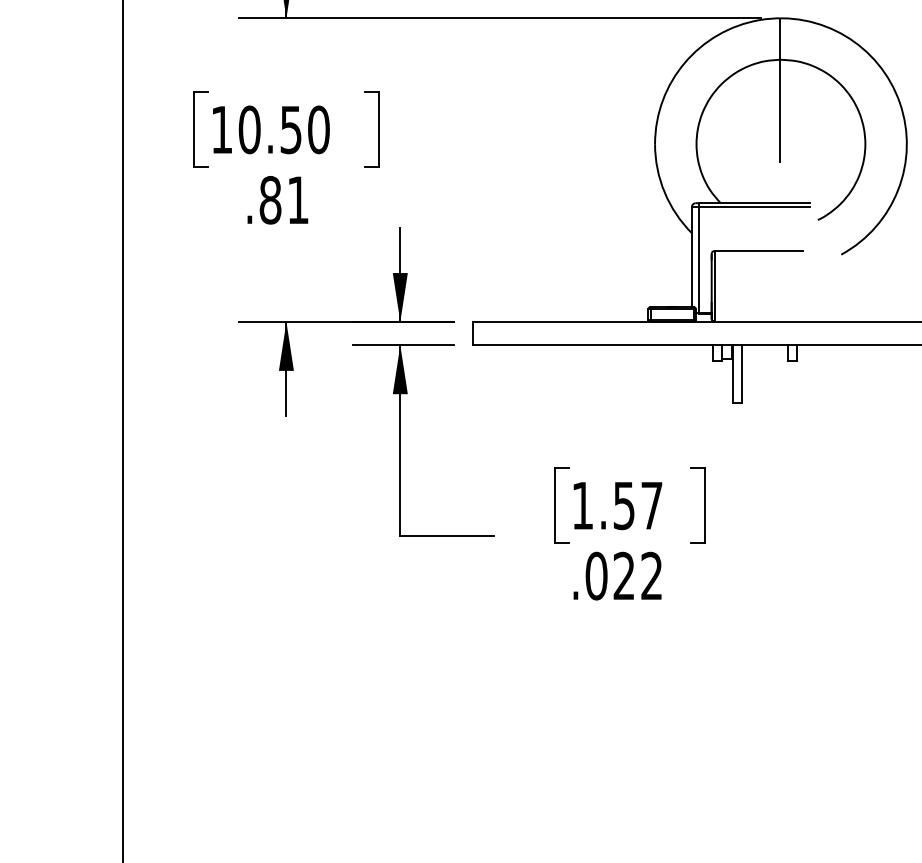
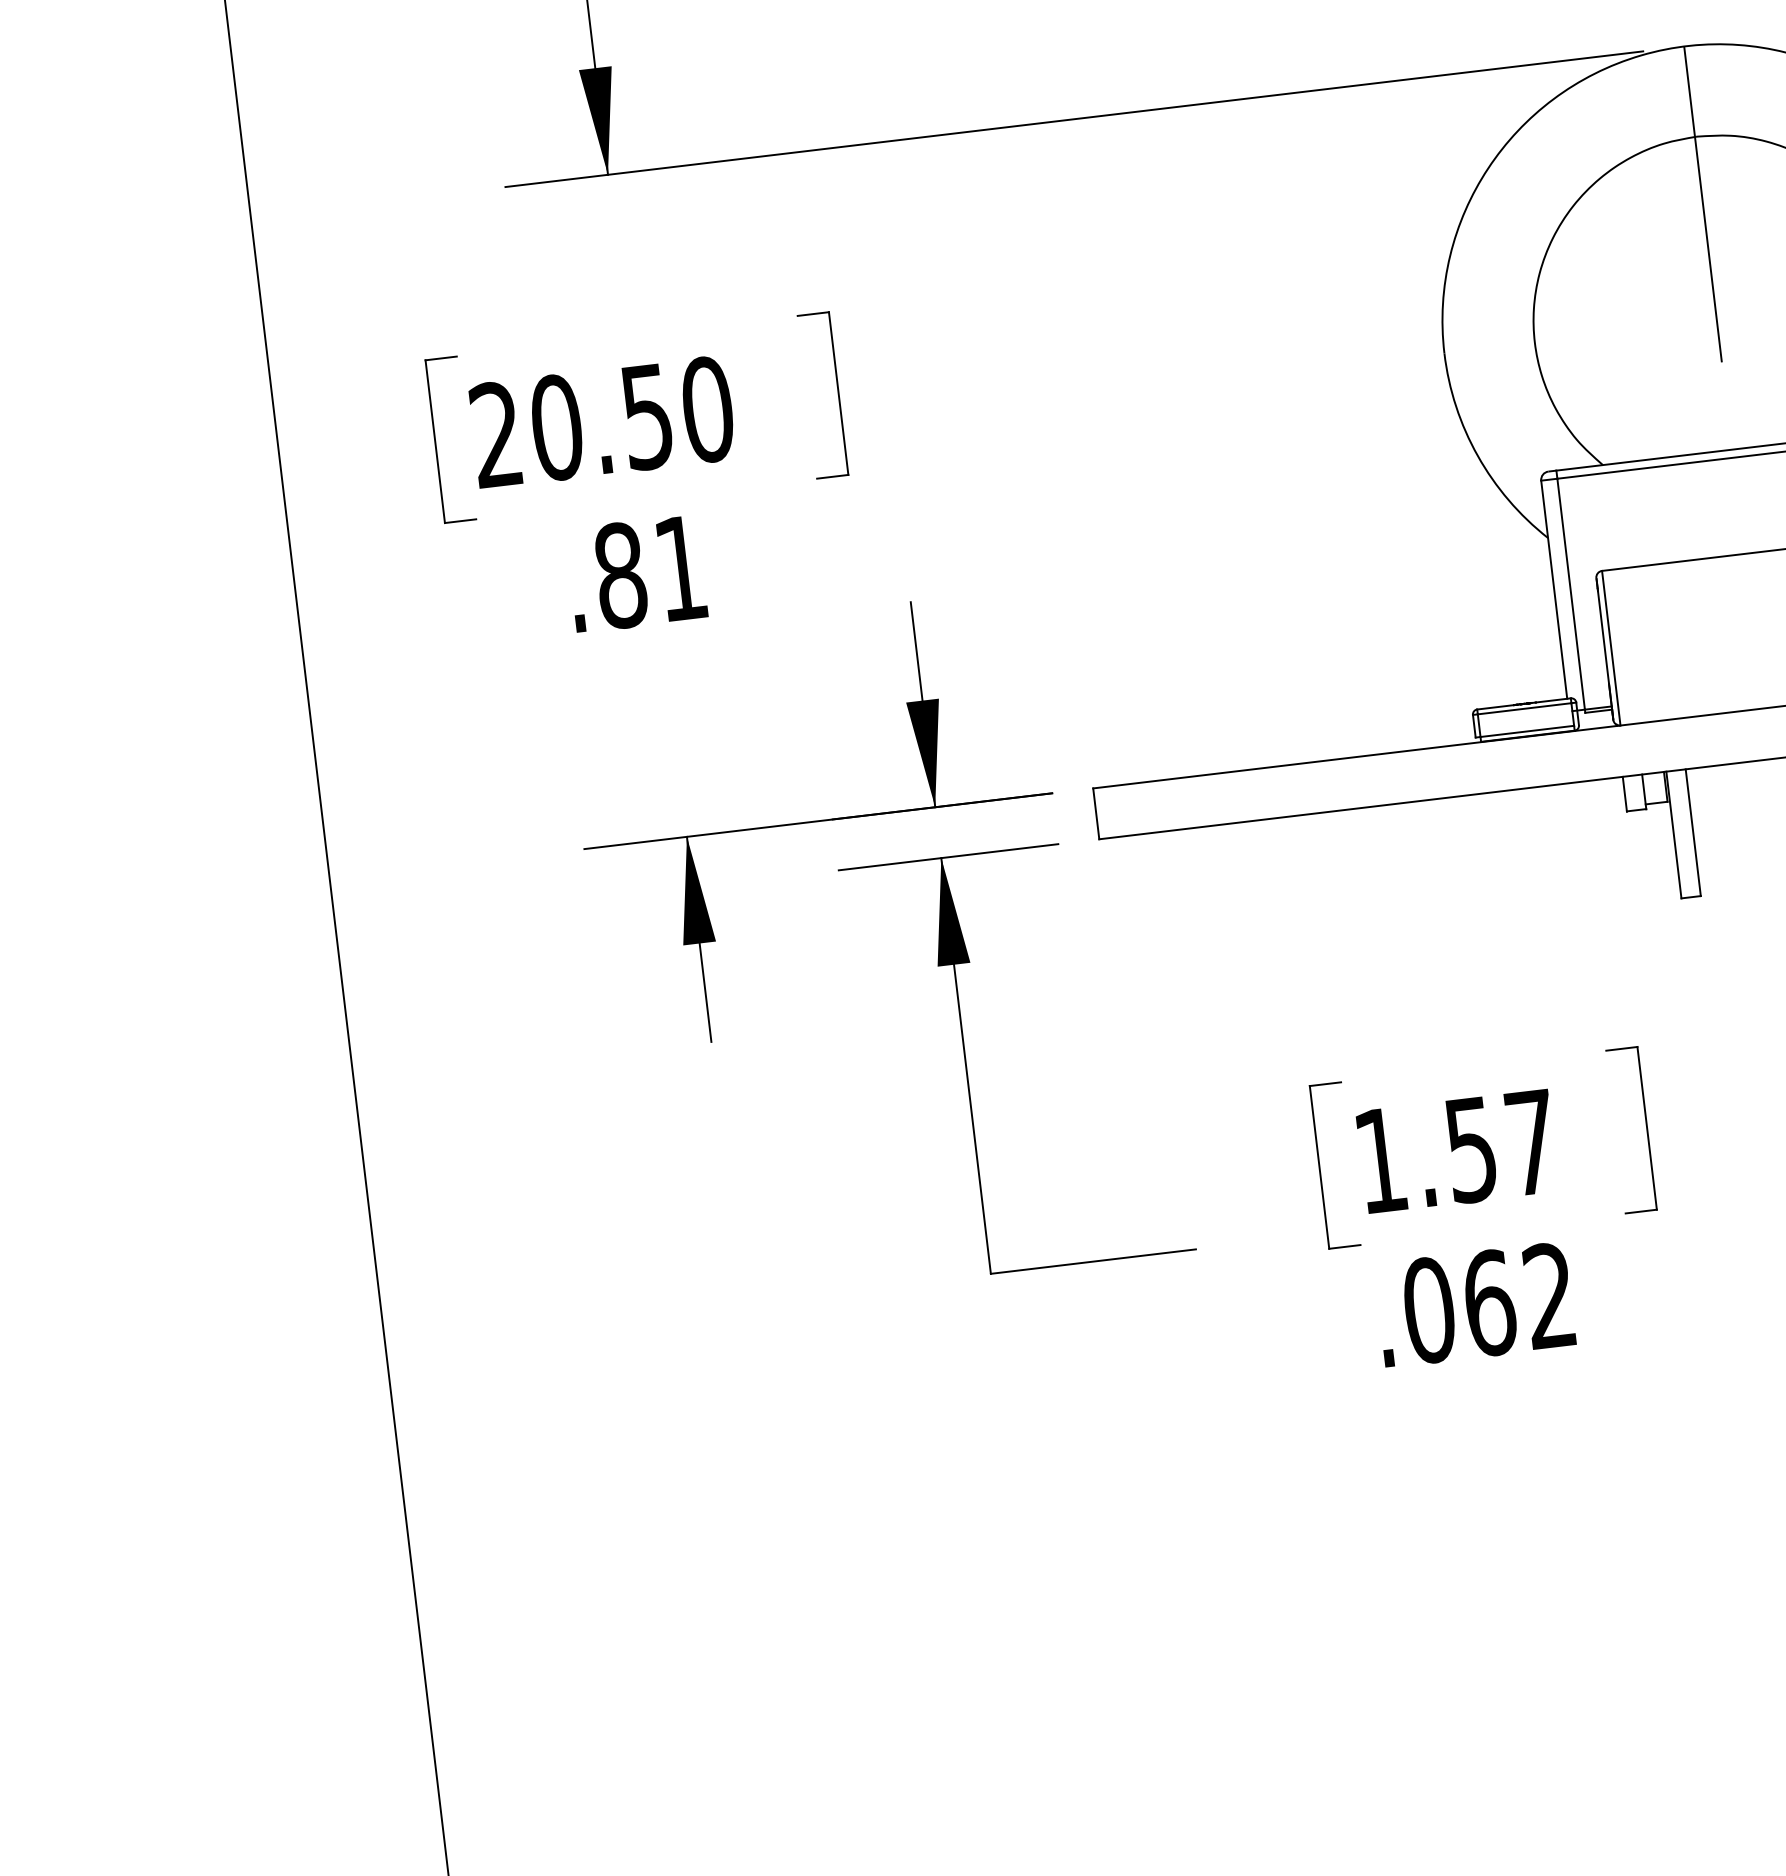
text: (221, 129) -> (495, 434), 10.50 -> 20.50
text: (624, 575) -> (1489, 1301), .022 -> .062

